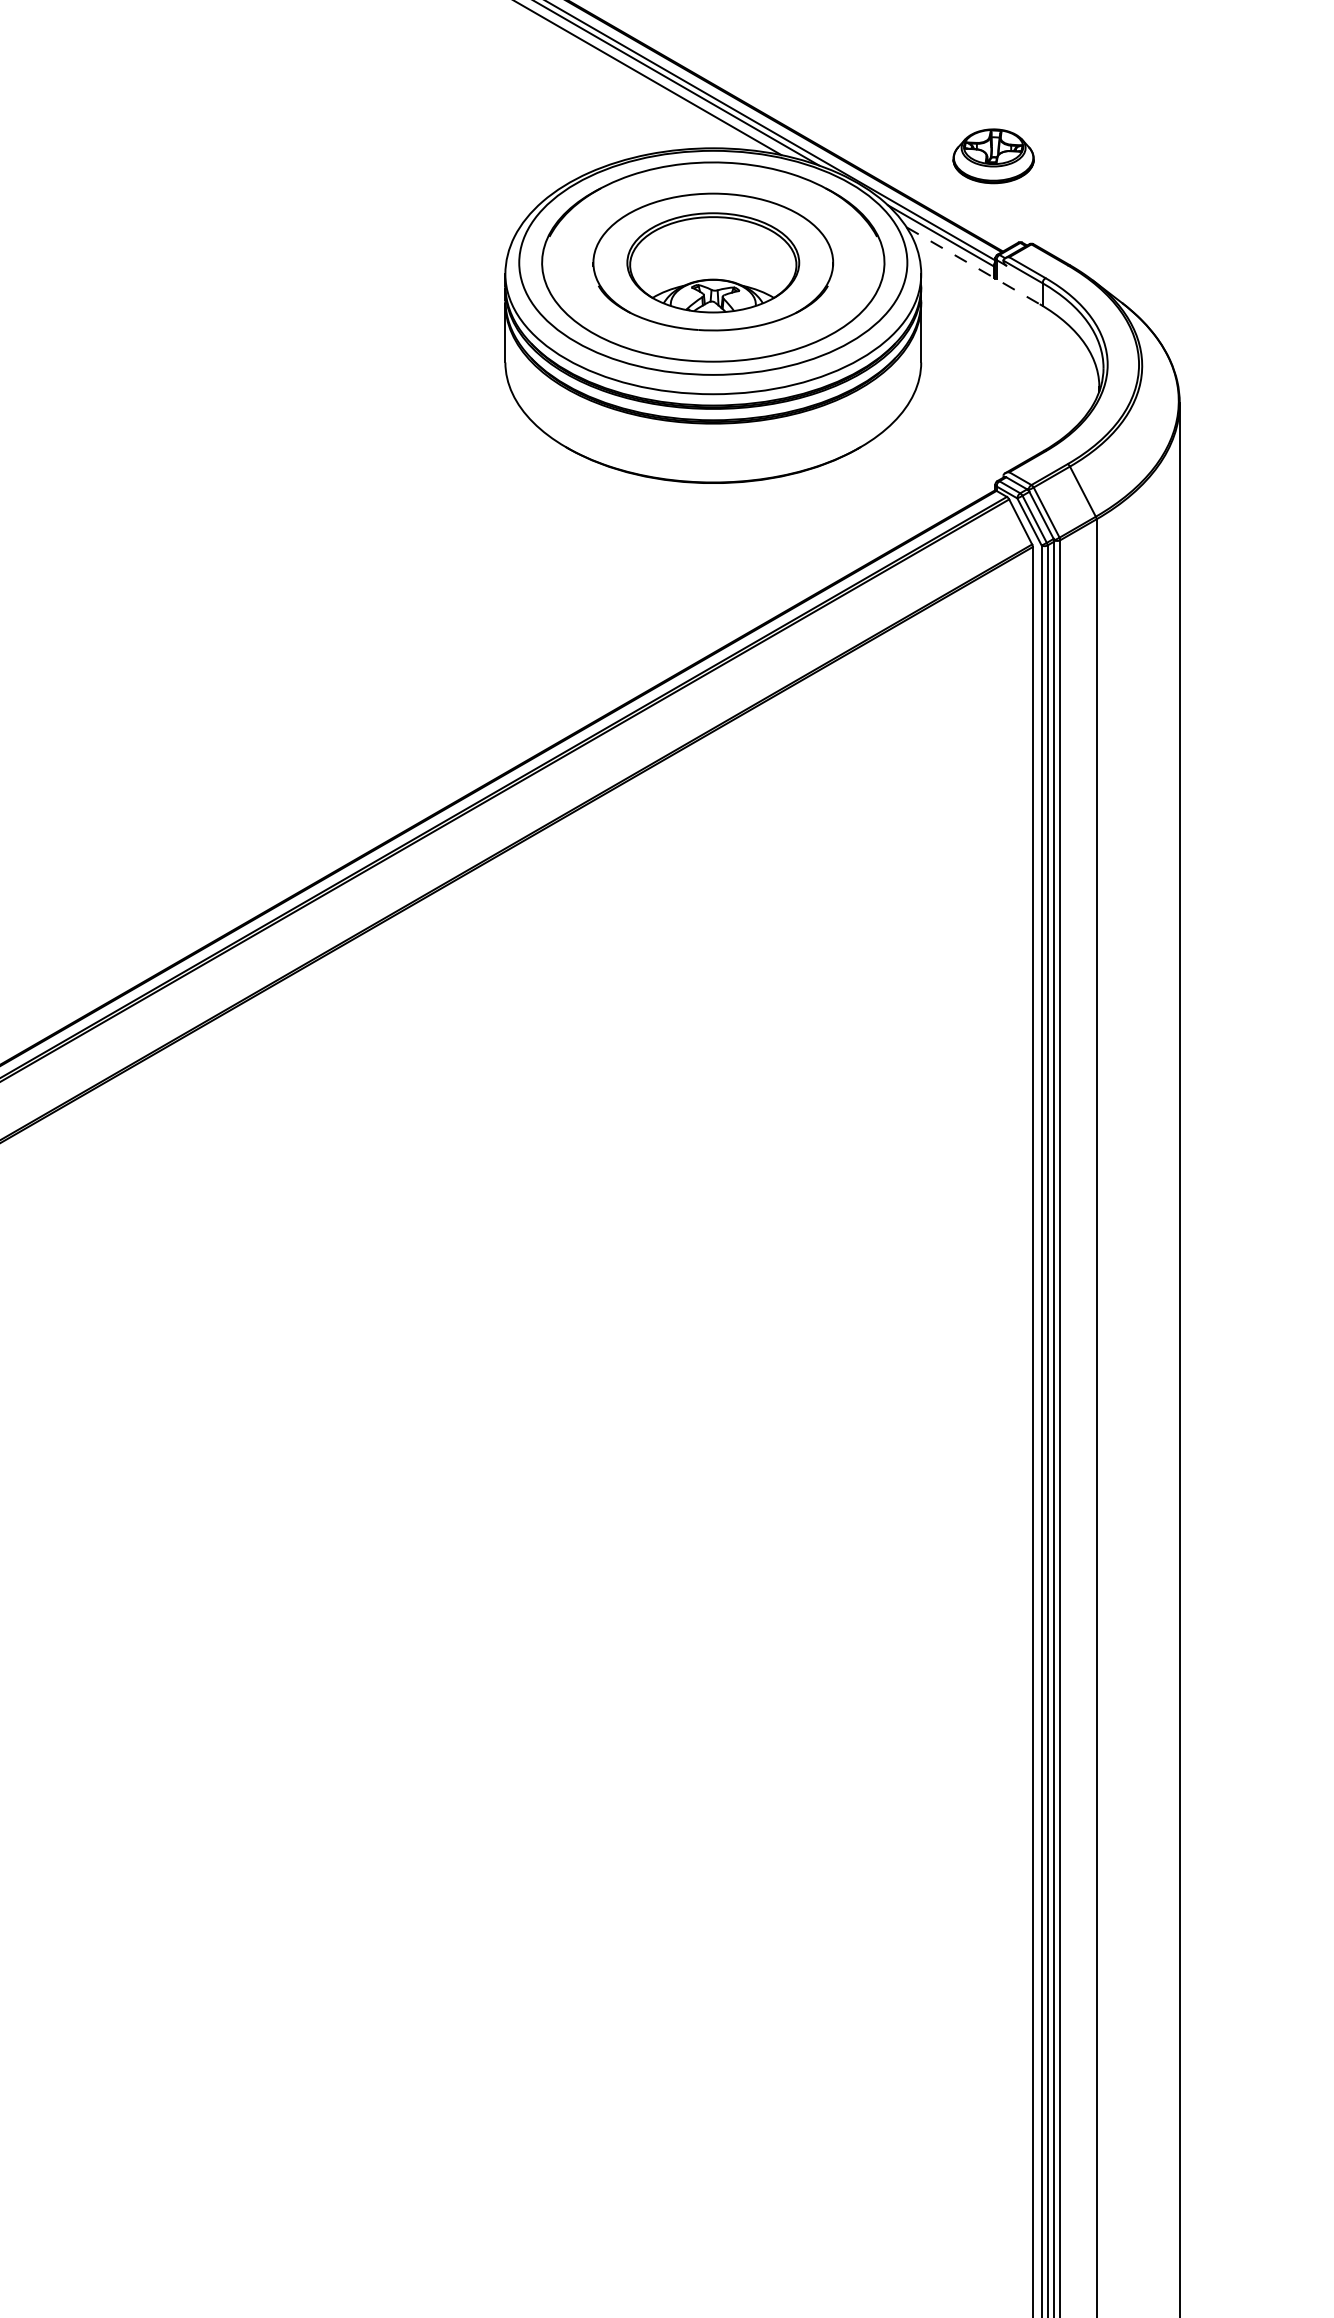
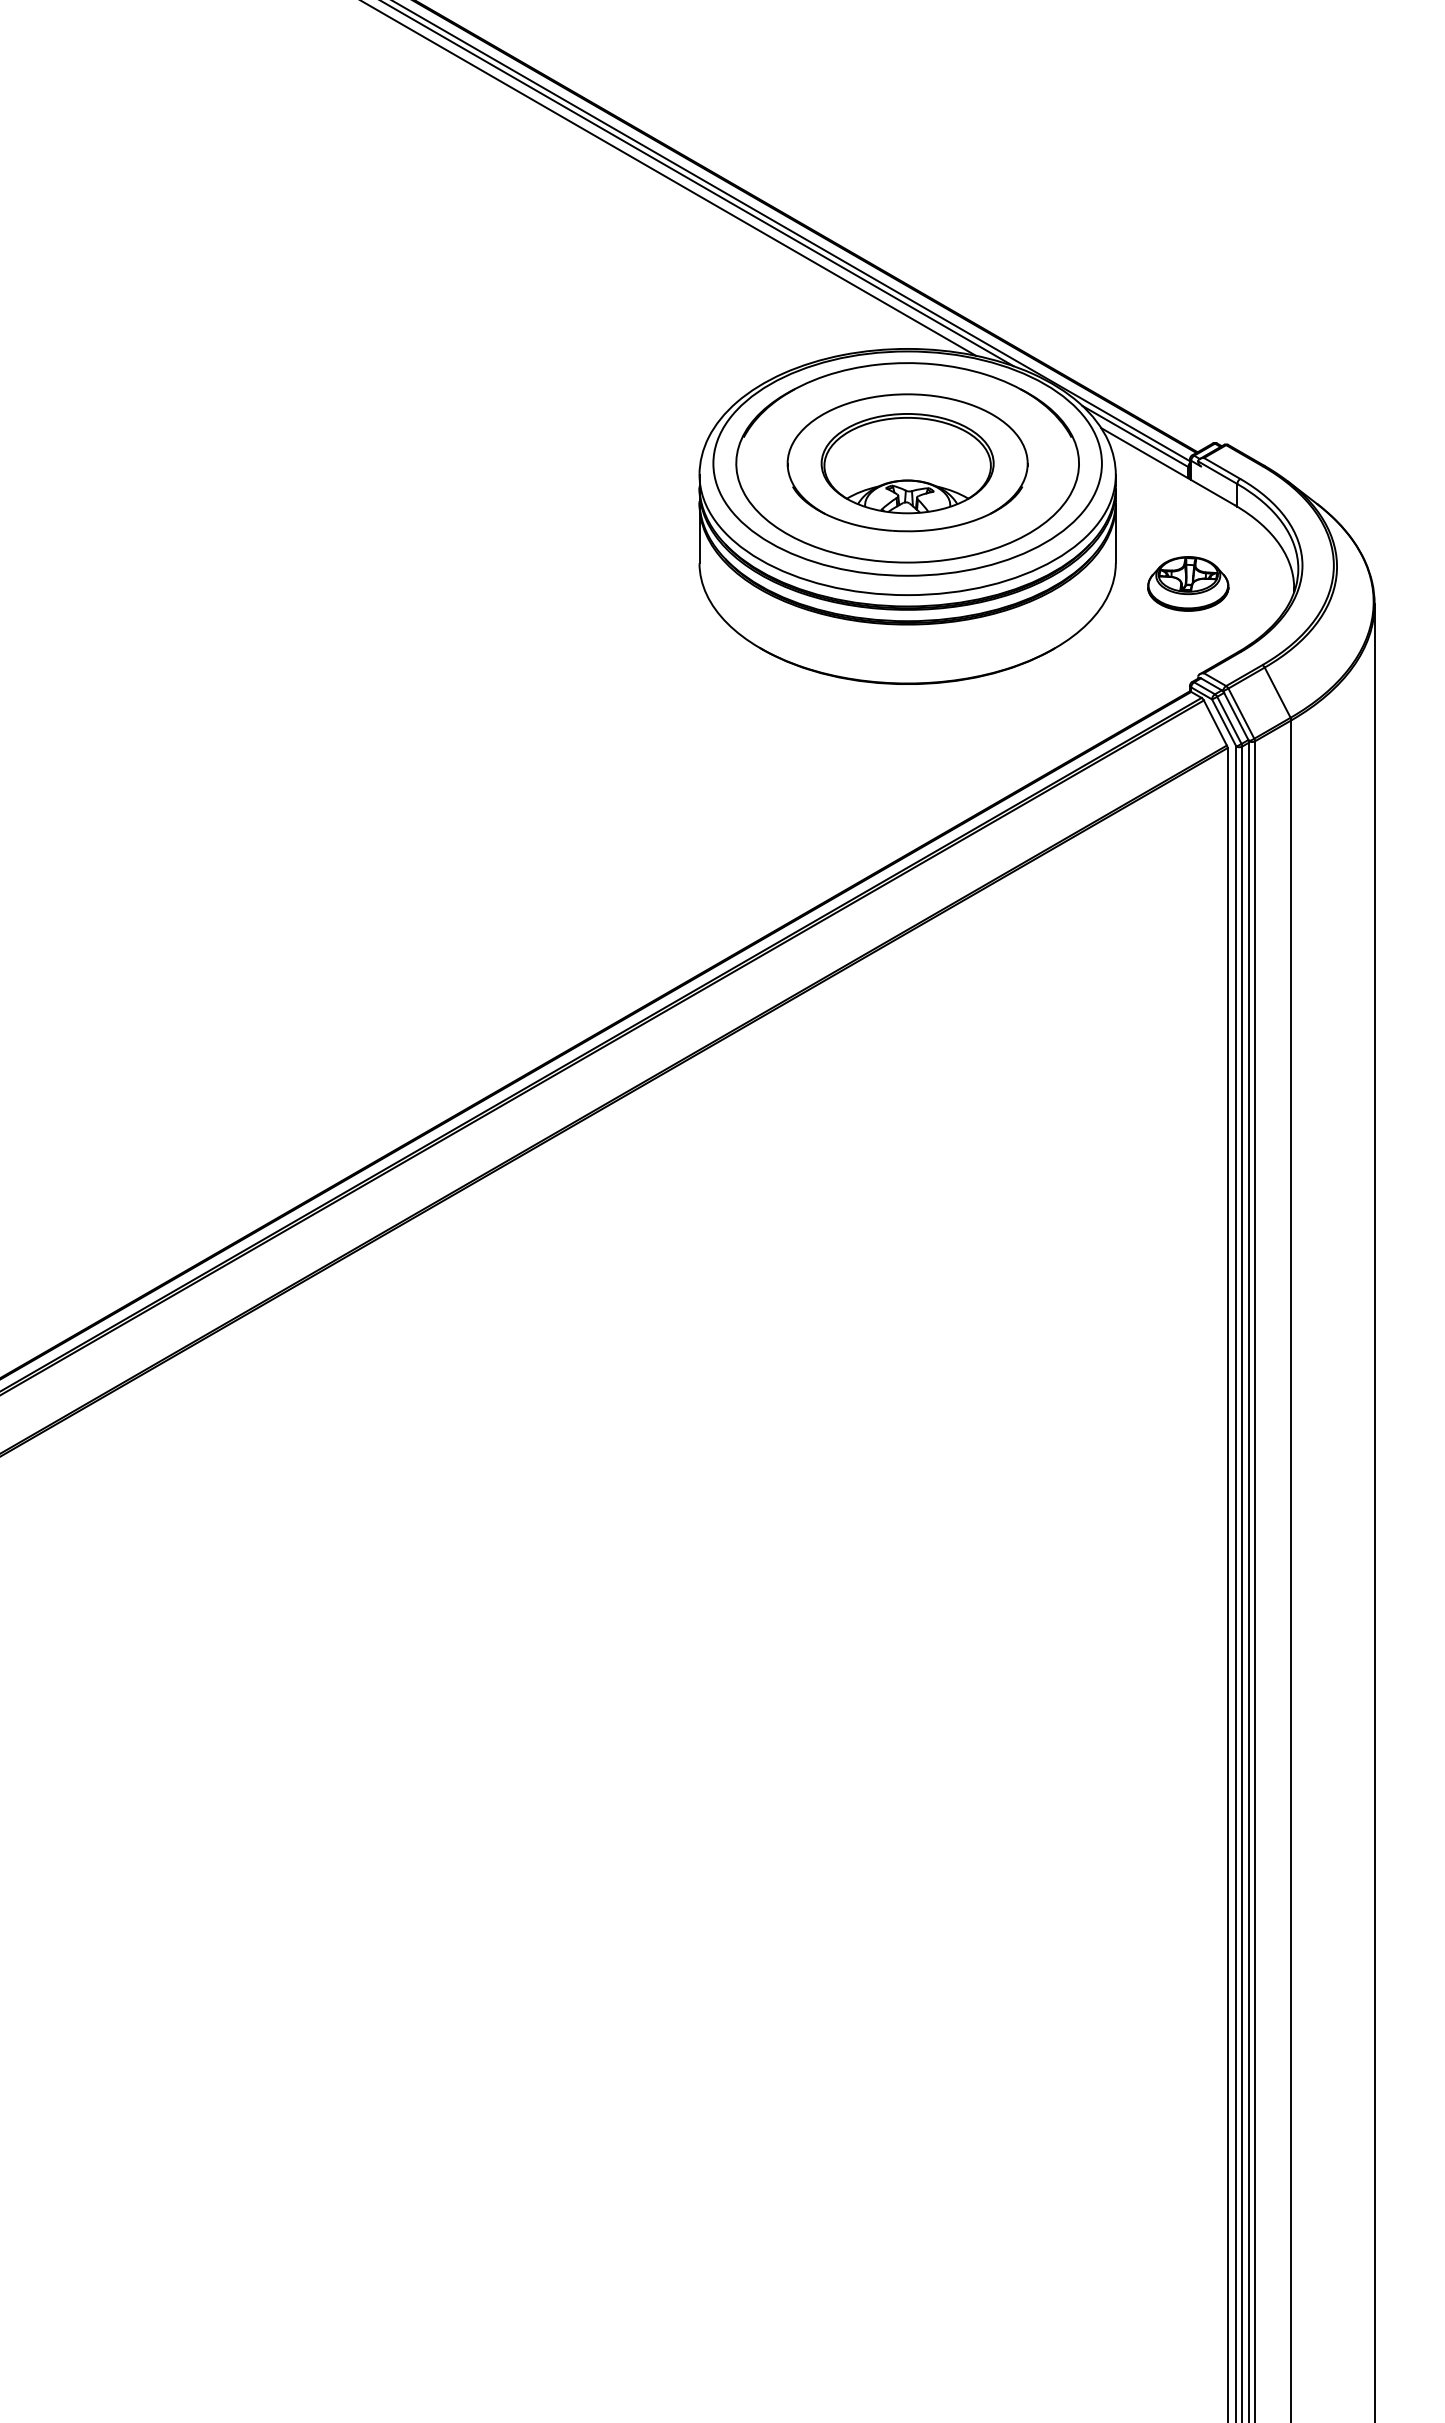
part: (993, 155) -> (1188, 583), moved
line: (972, 265) -> (1167, 466), dashed -> solid

